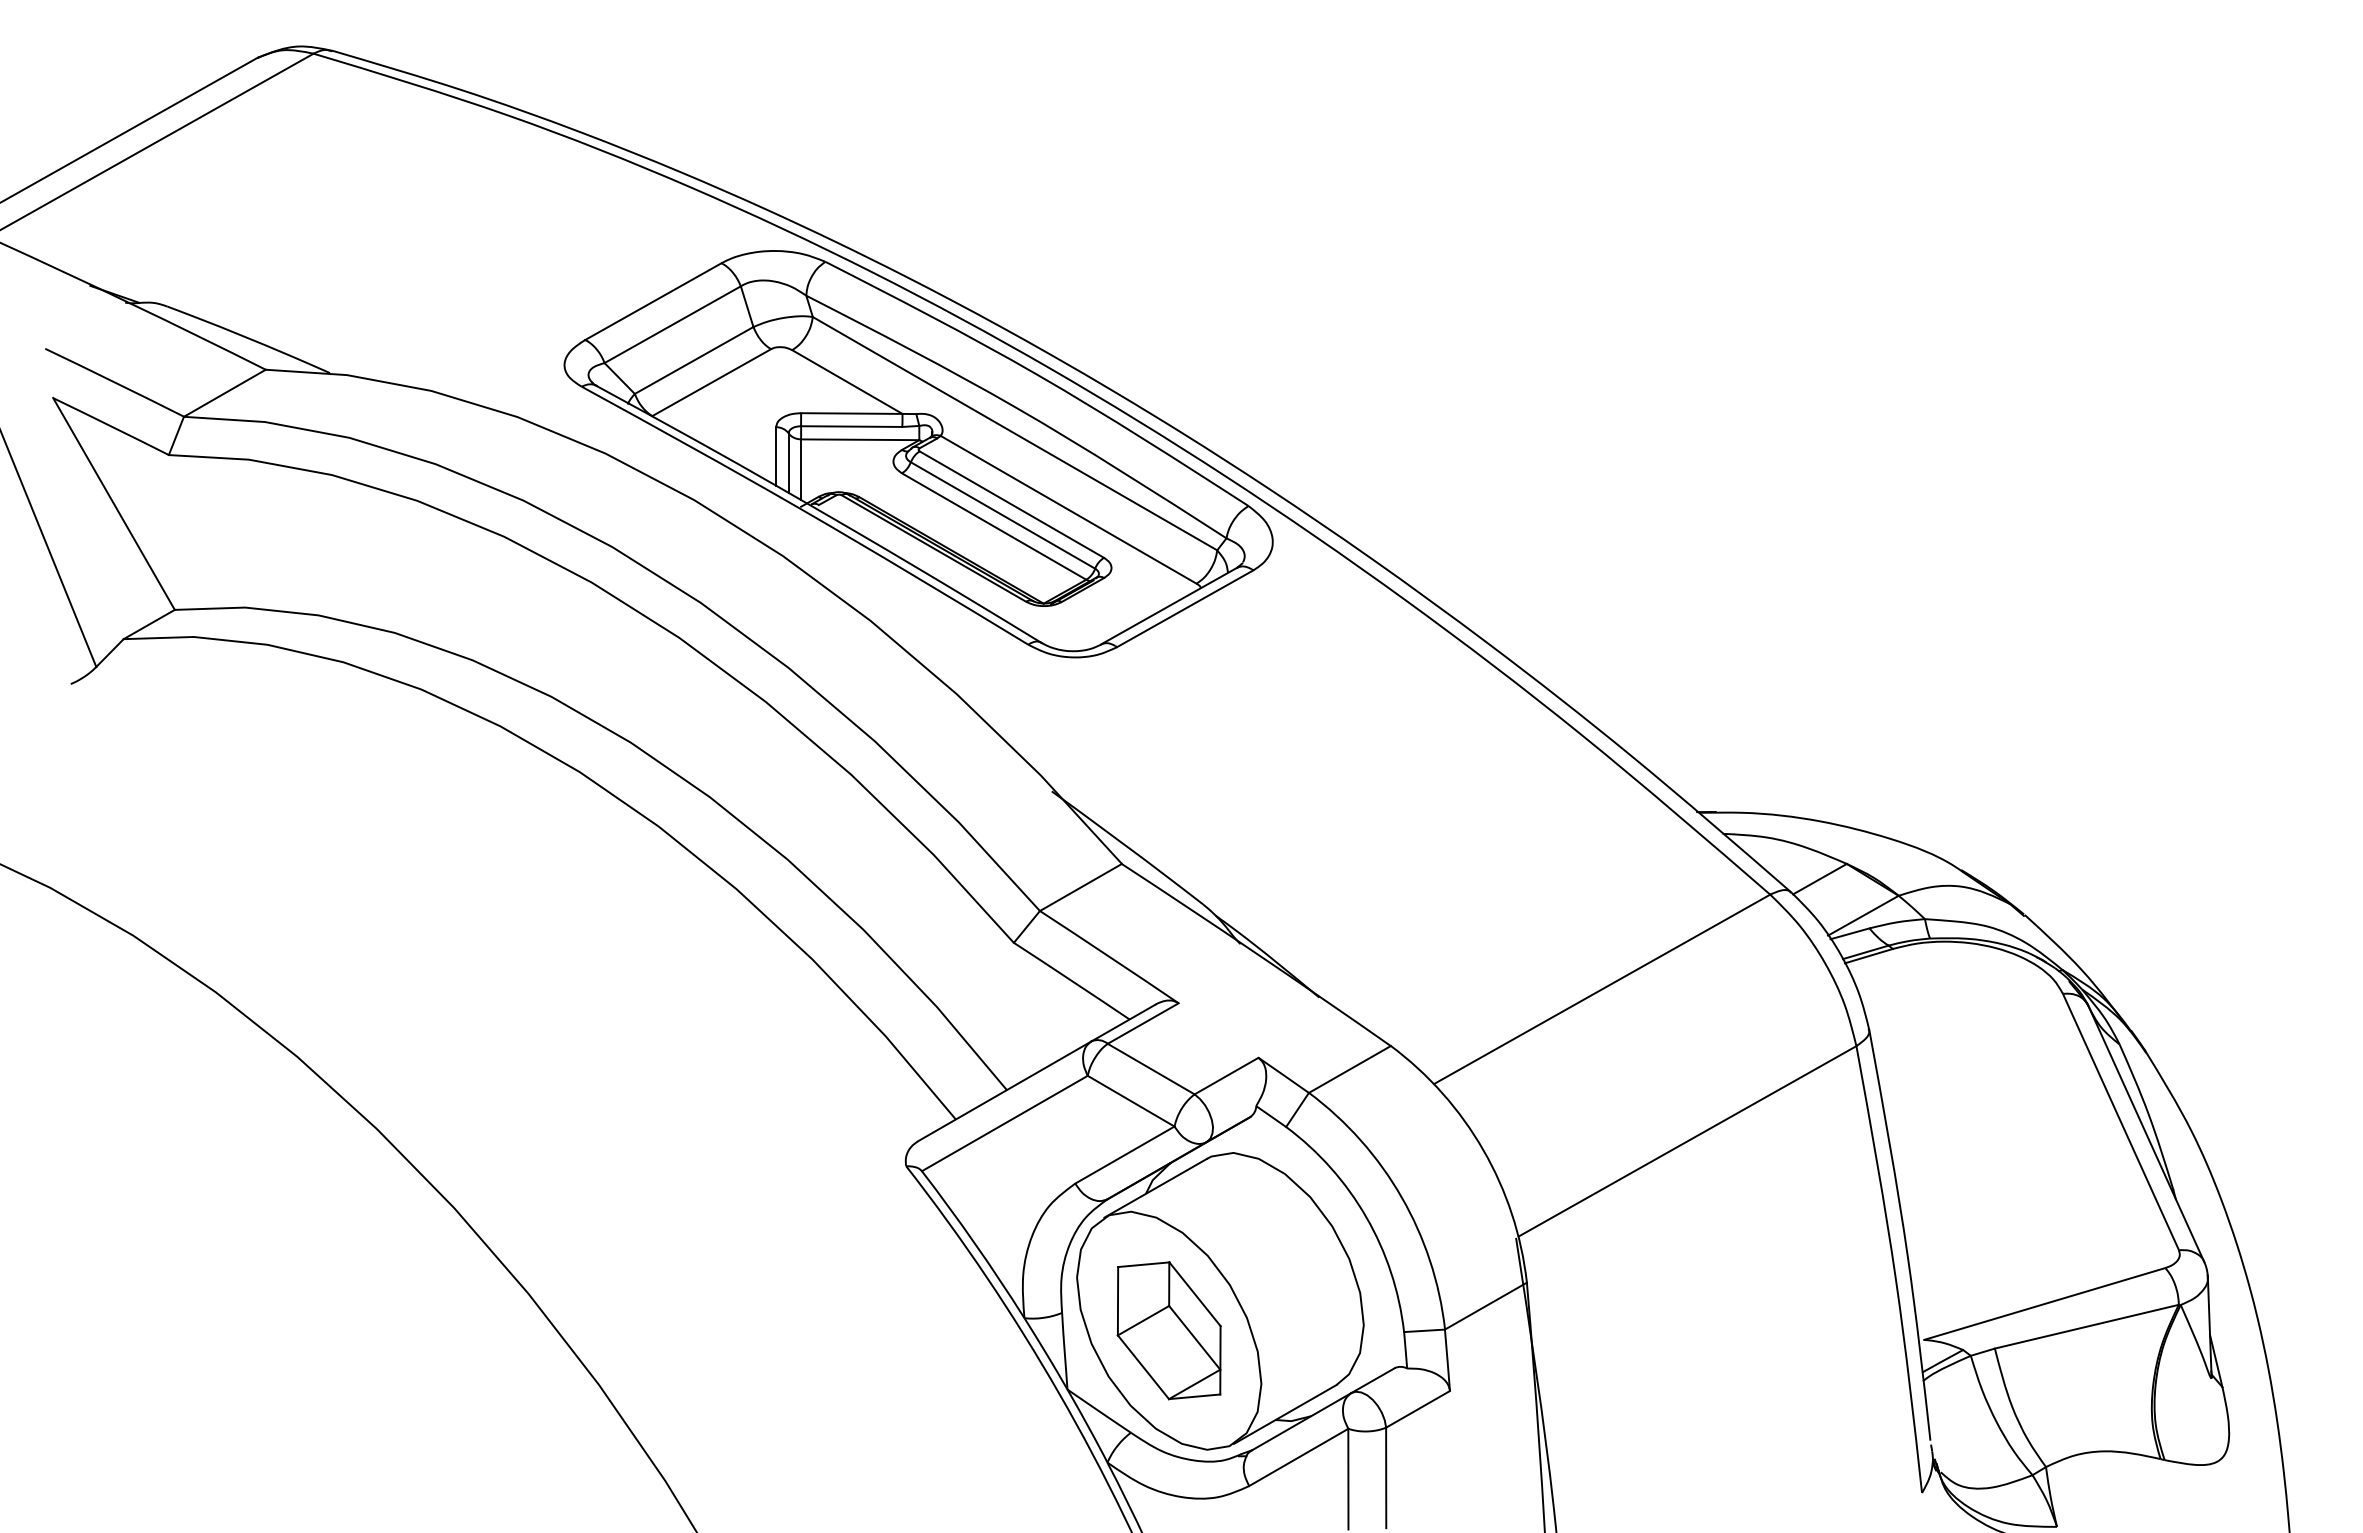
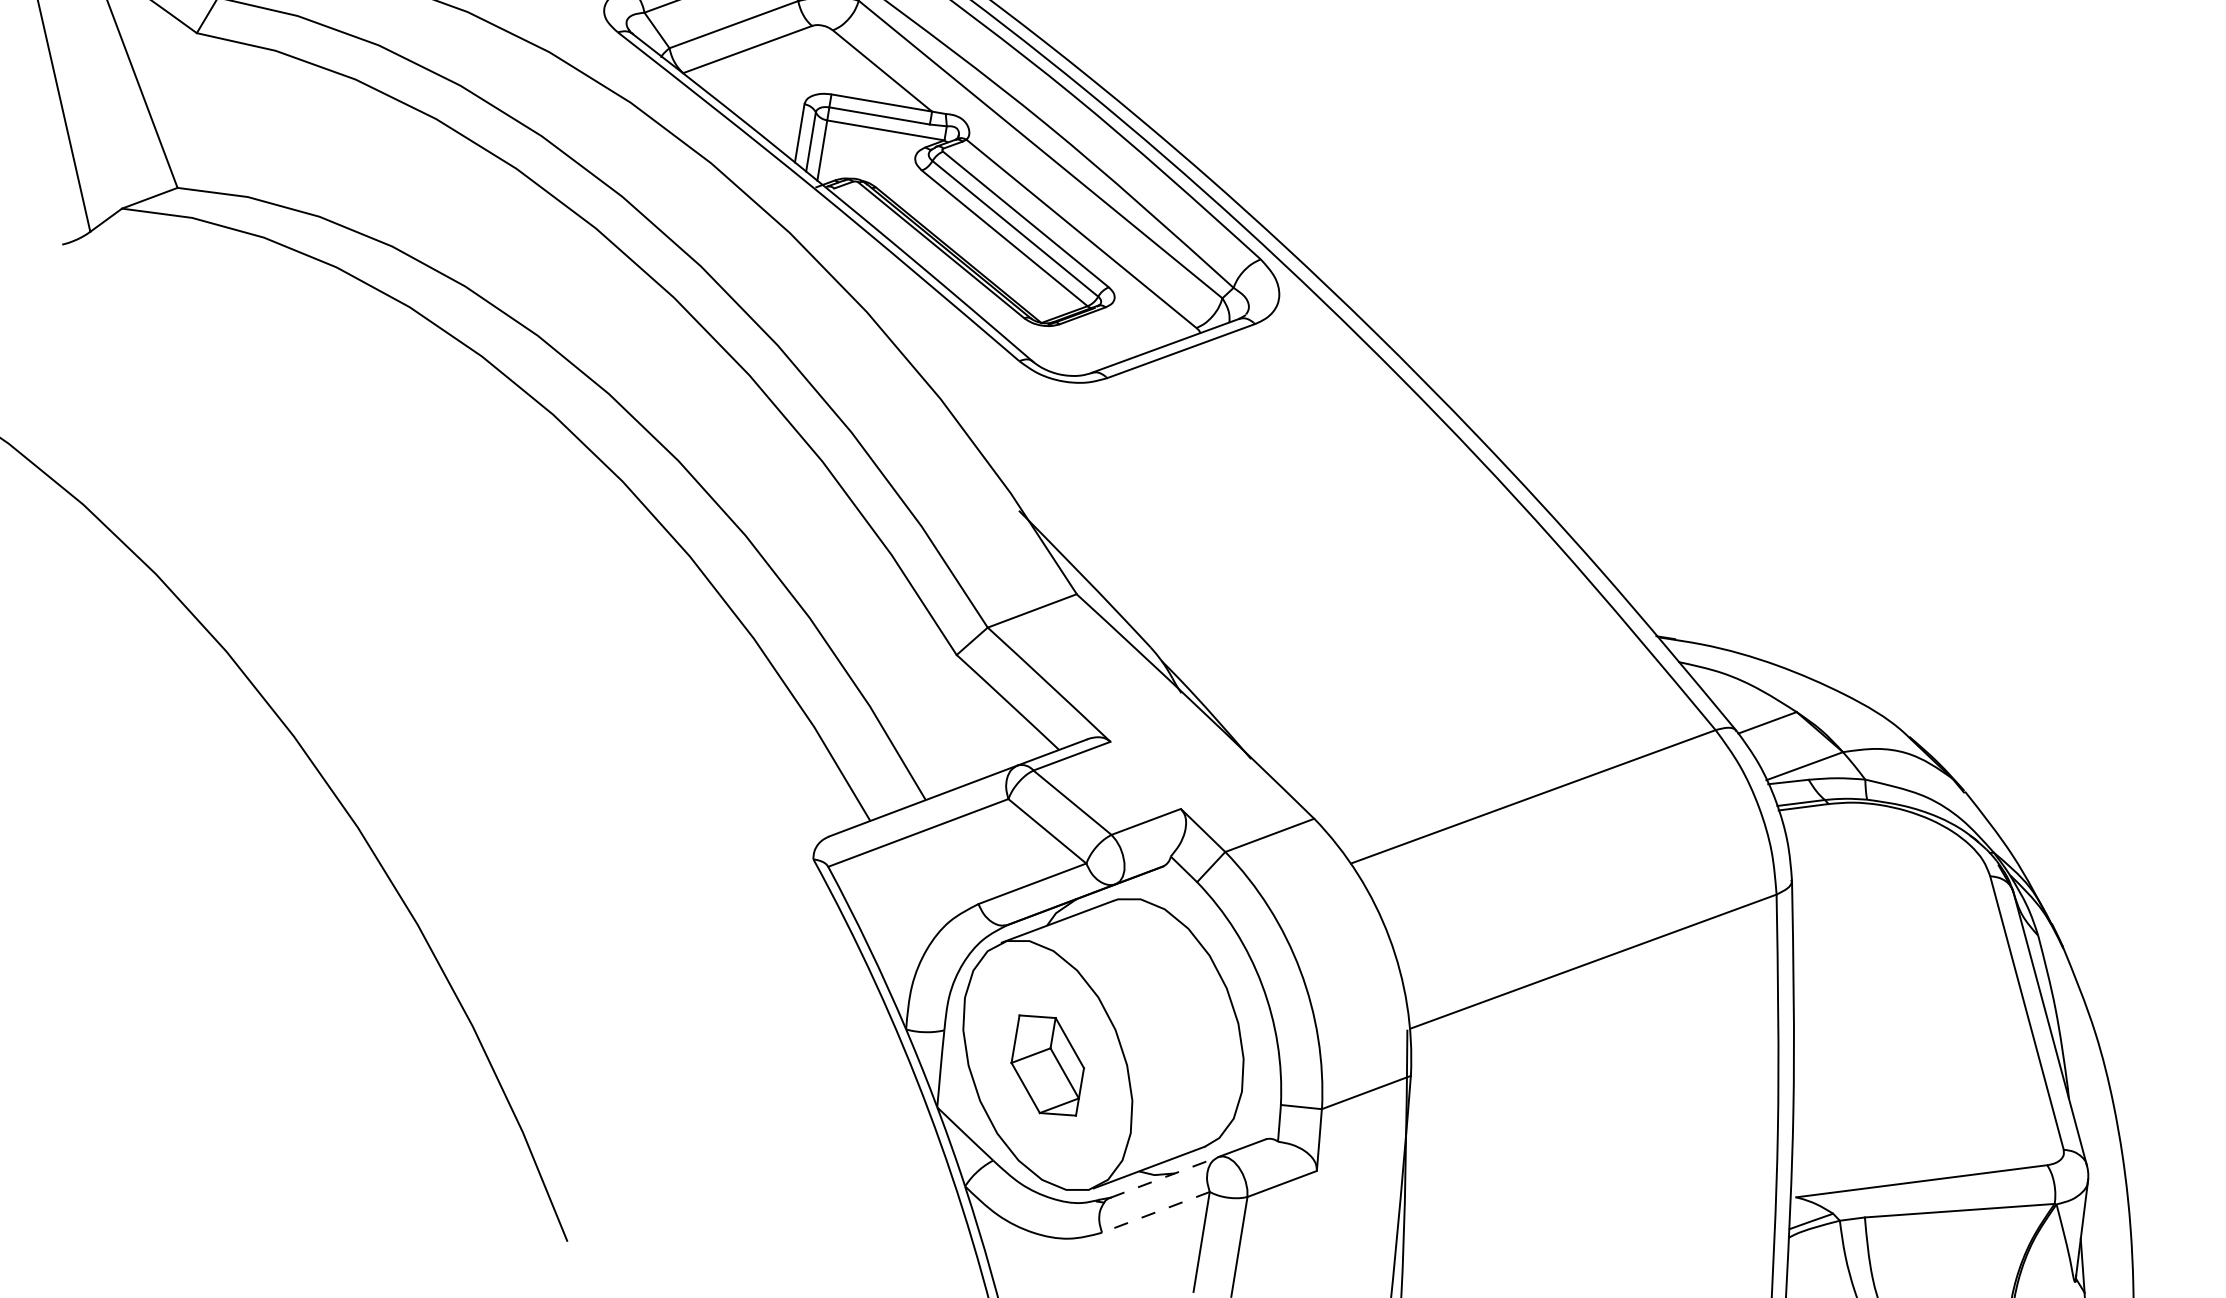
part: (1168, 1330) -> (1047, 1065), size x0.7
line: (1302, 1421) -> (1165, 1177), solid -> dashed
line: (1298, 1457) -> (1155, 1212), solid -> dashed

